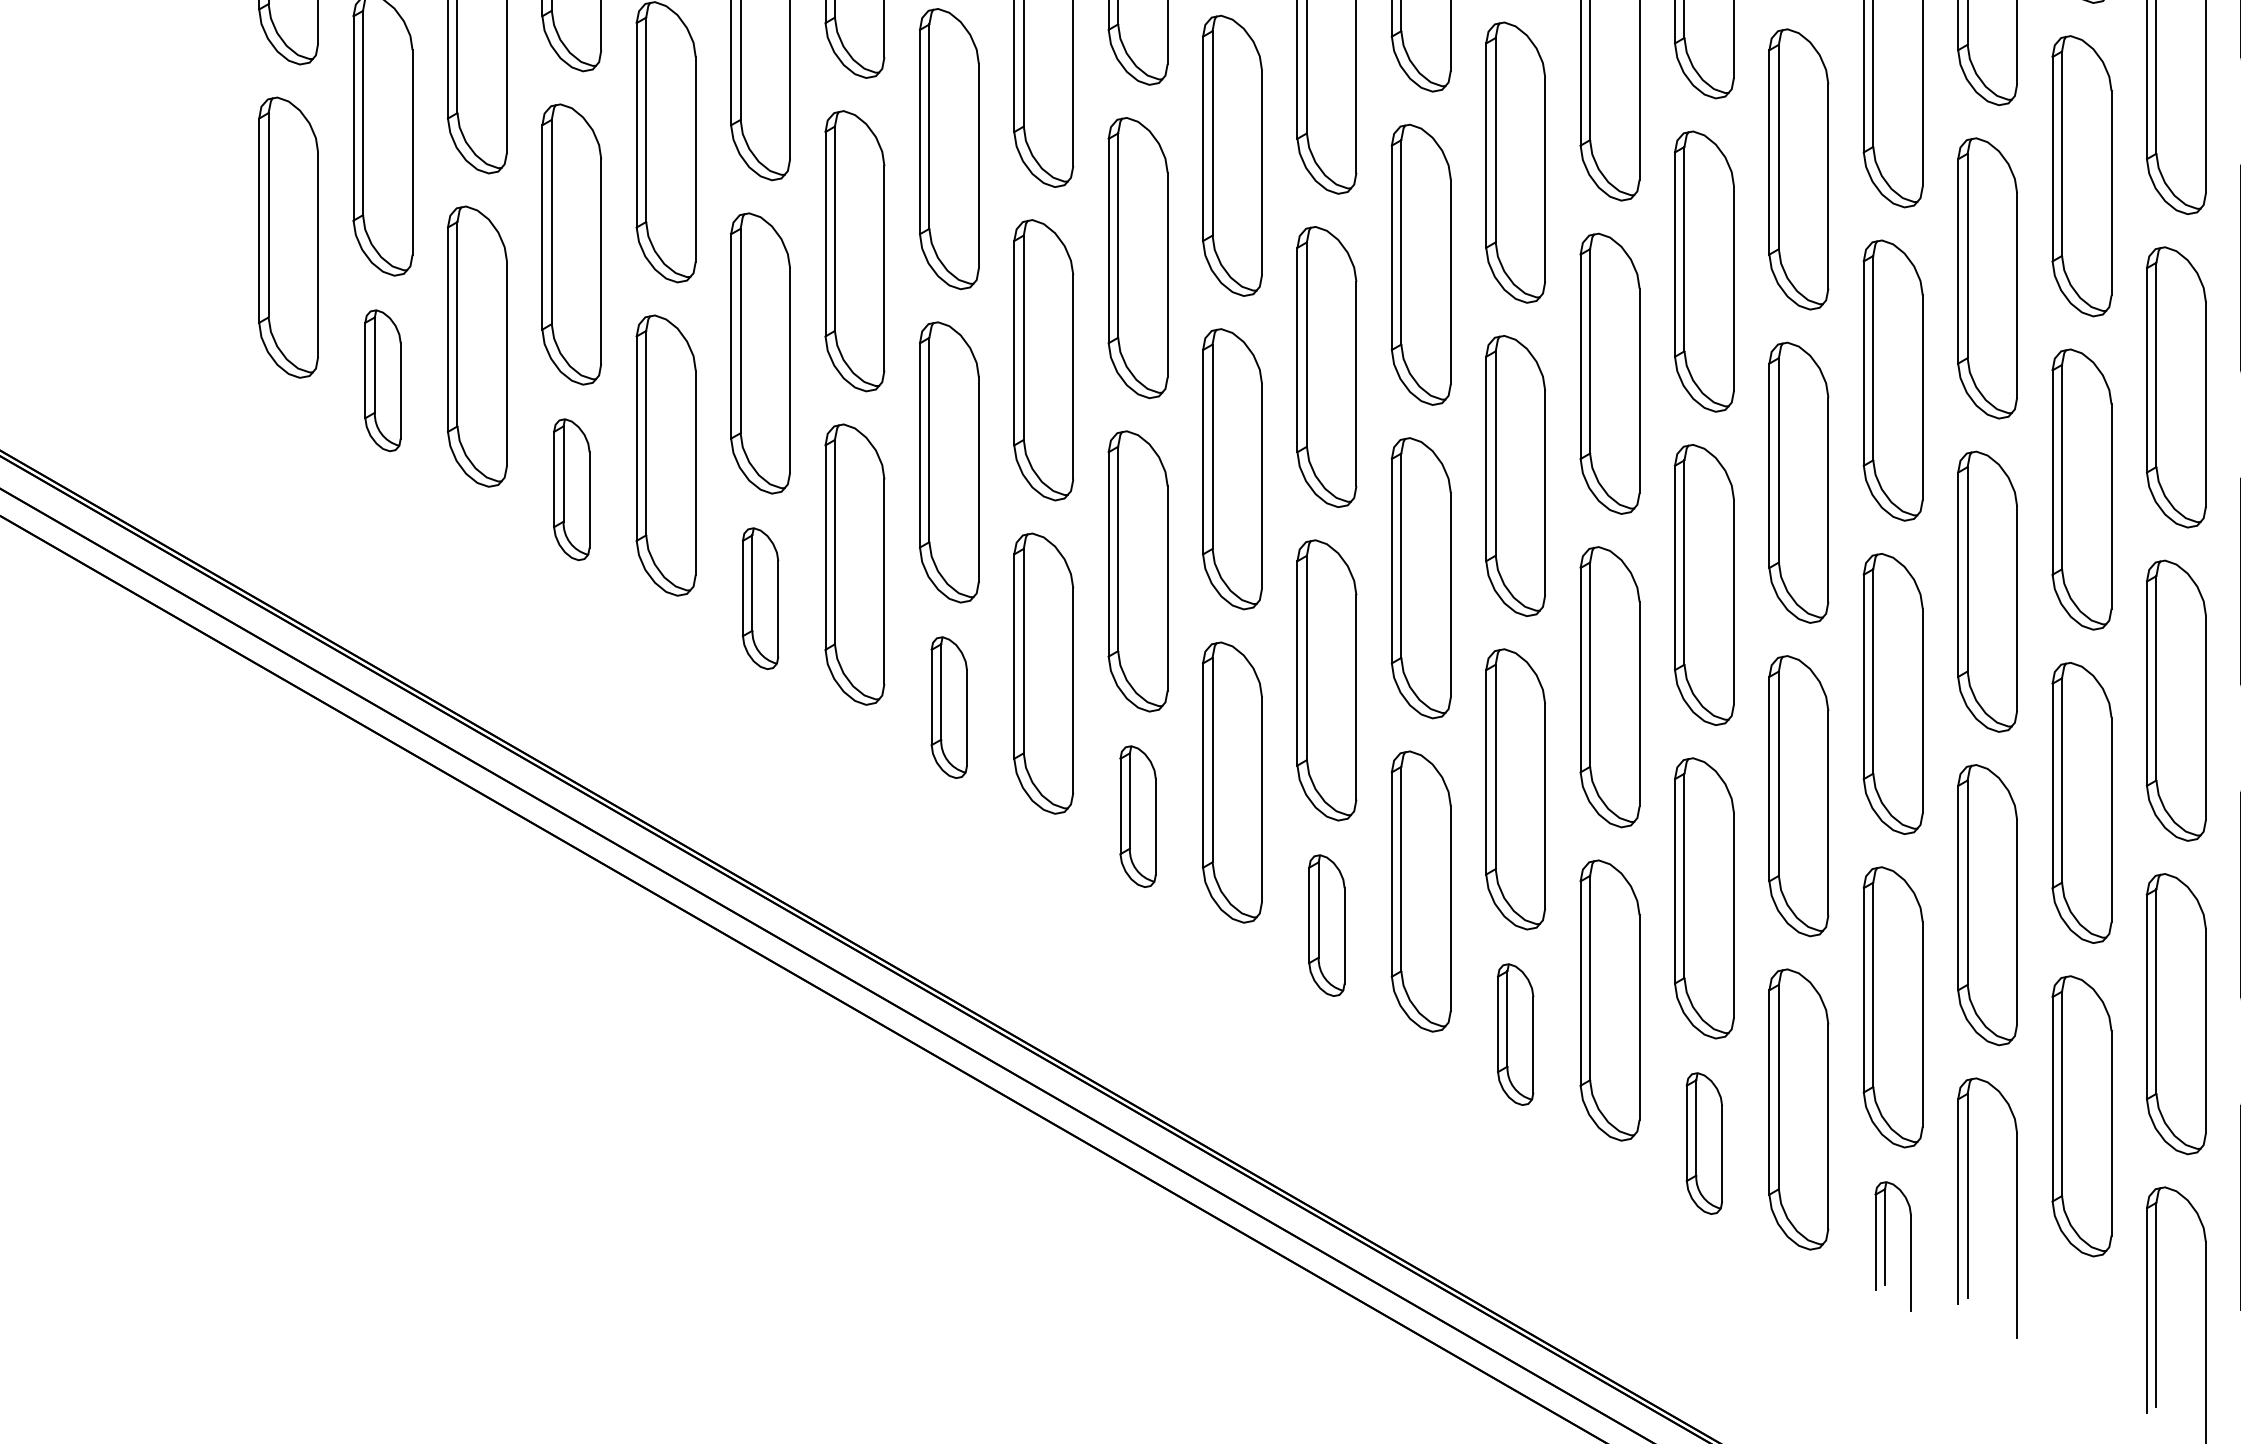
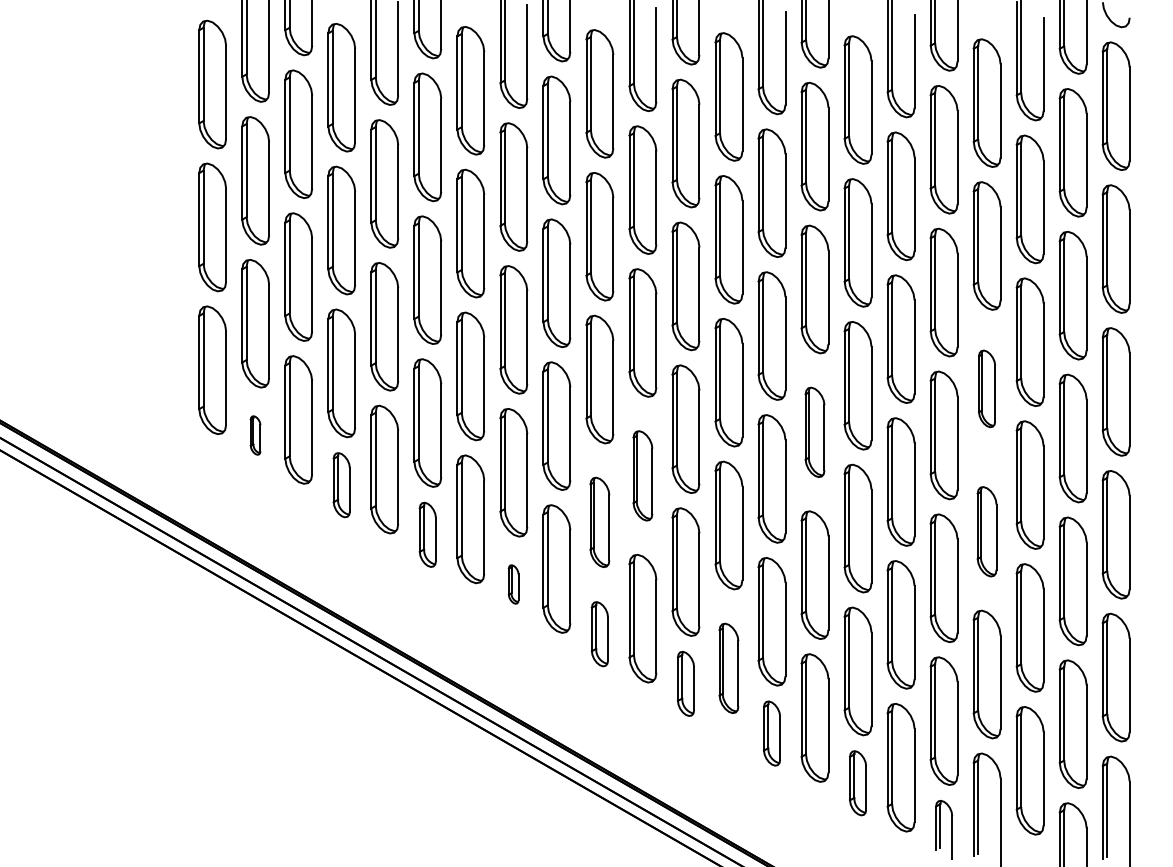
part: (1986, 277) -> (986, 388), size x0.6
part: (1608, 374) -> (814, 432), size x0.7
part: (382, 380) -> (255, 435), size x0.6
part: (1231, 468) -> (642, 475), size x0.7
part: (1137, 571) -> (599, 522), size x0.7
part: (1986, 591) -> (986, 531), size x0.7
part: (948, 707) -> (513, 584), size x0.6
part: (1420, 891) -> (728, 668), size x0.7

